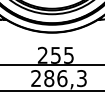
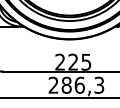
text: (56, 54) -> (73, 61), 255 -> 225

